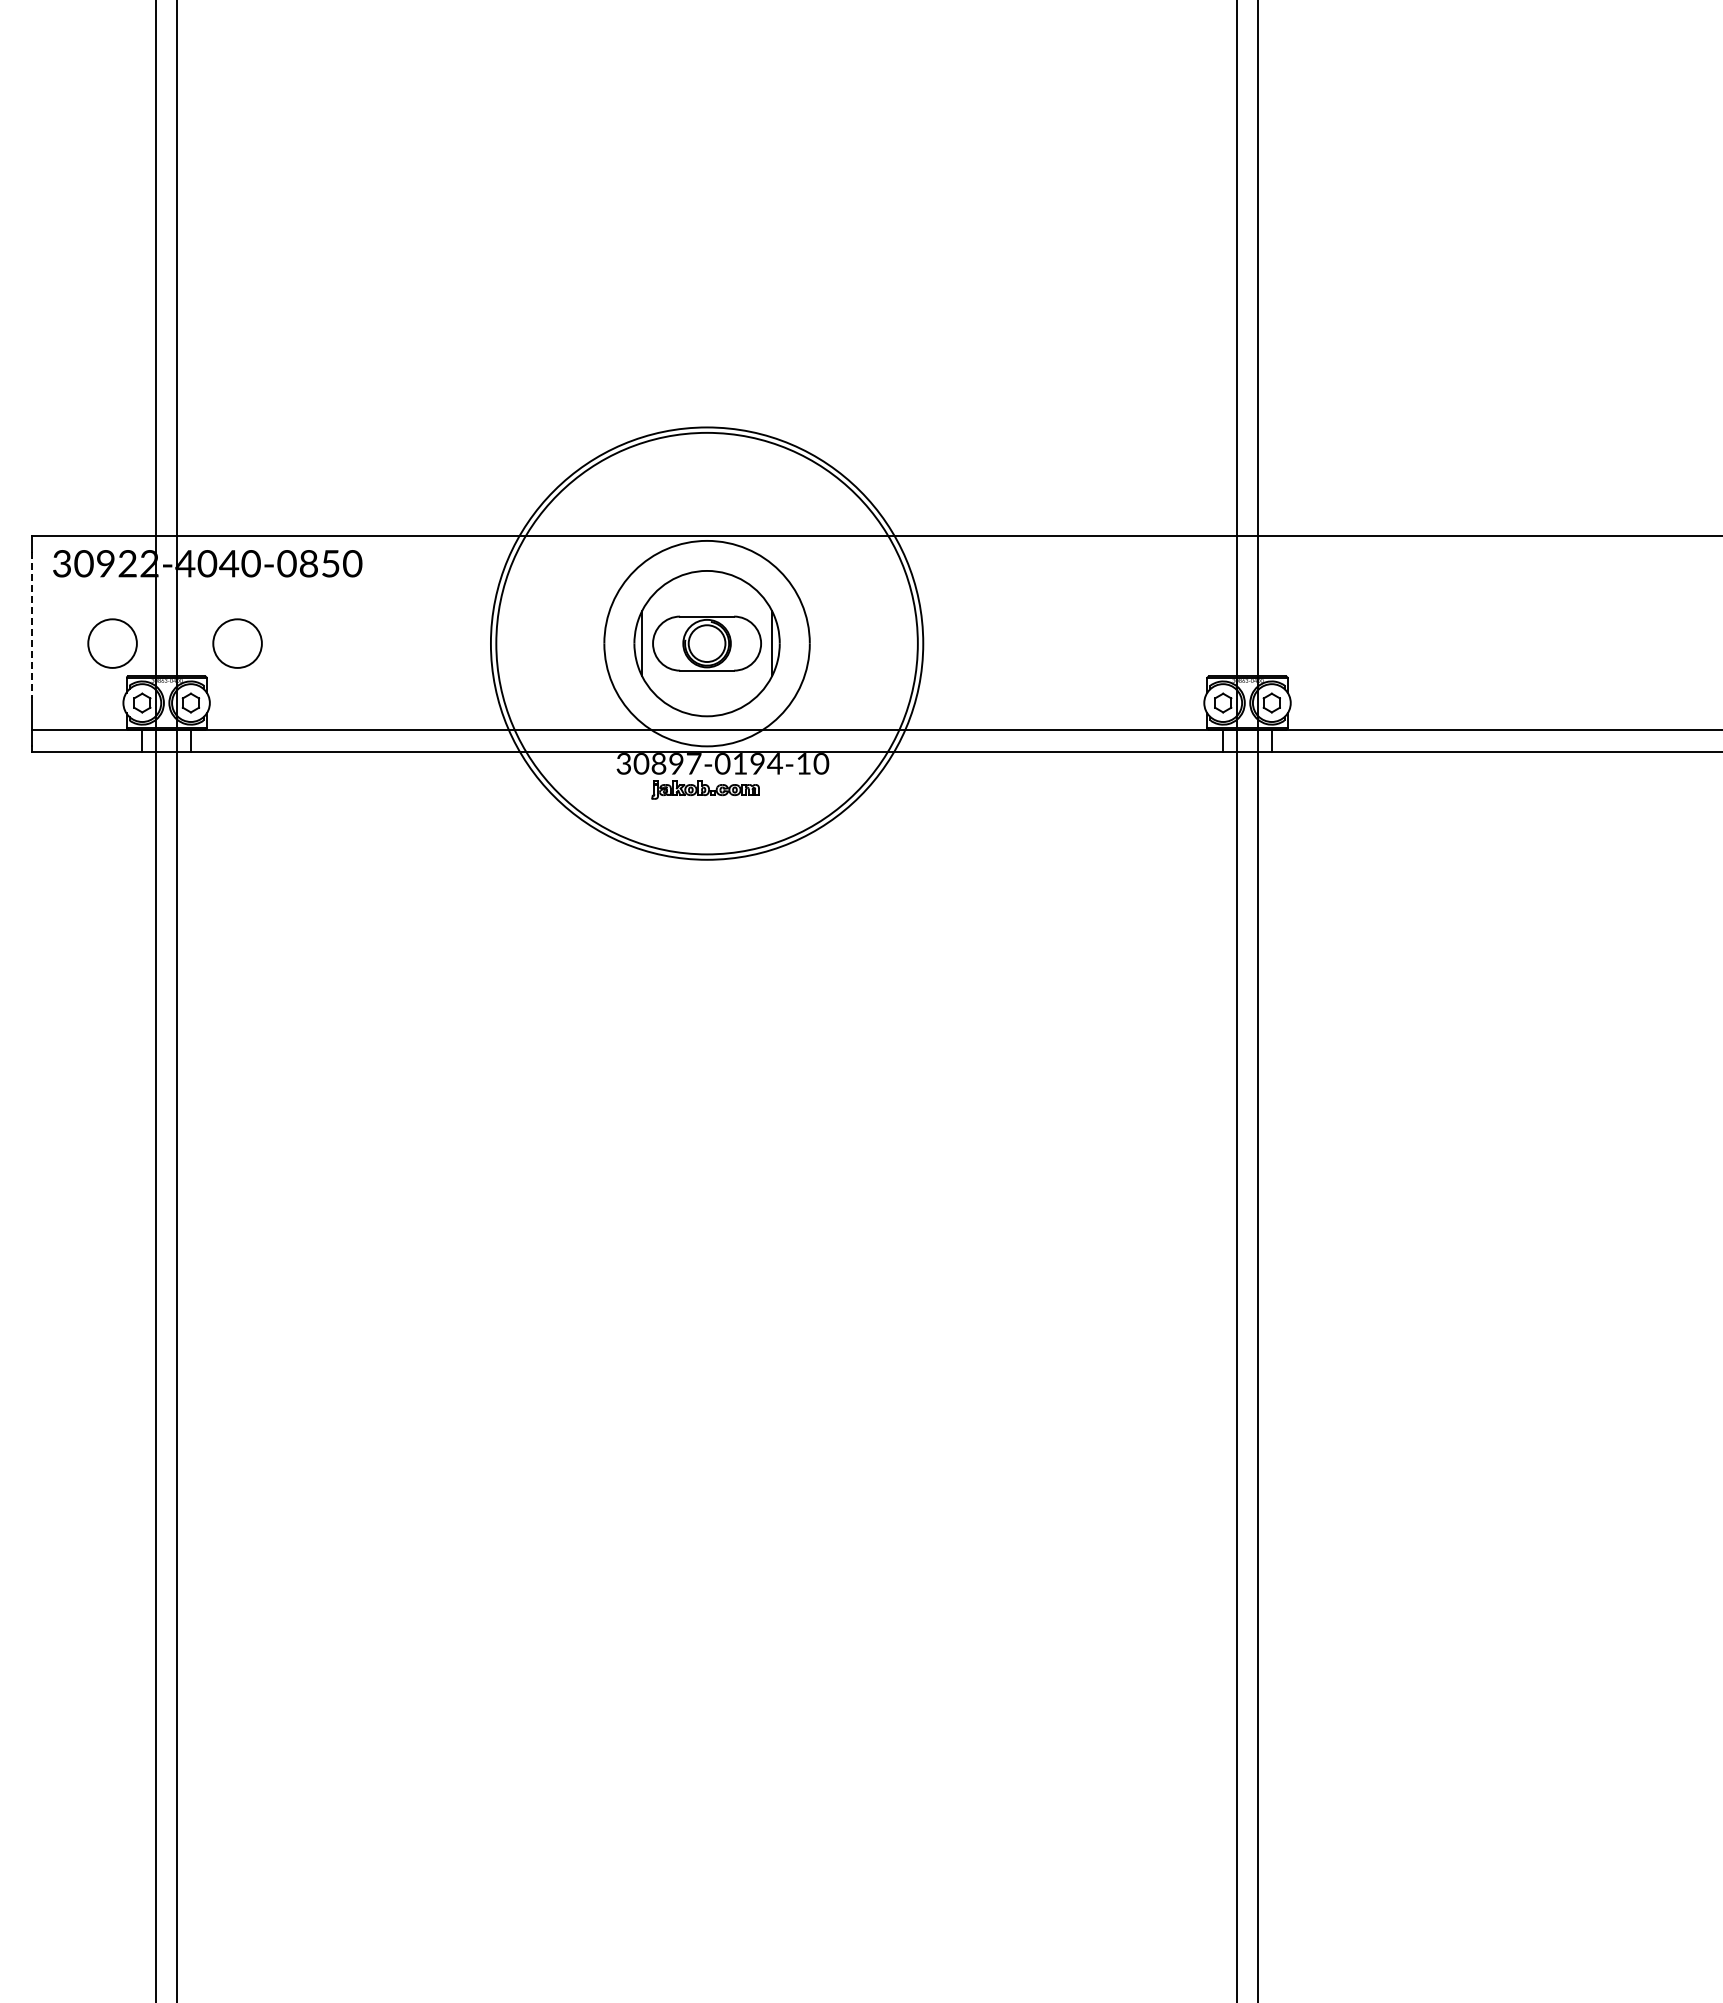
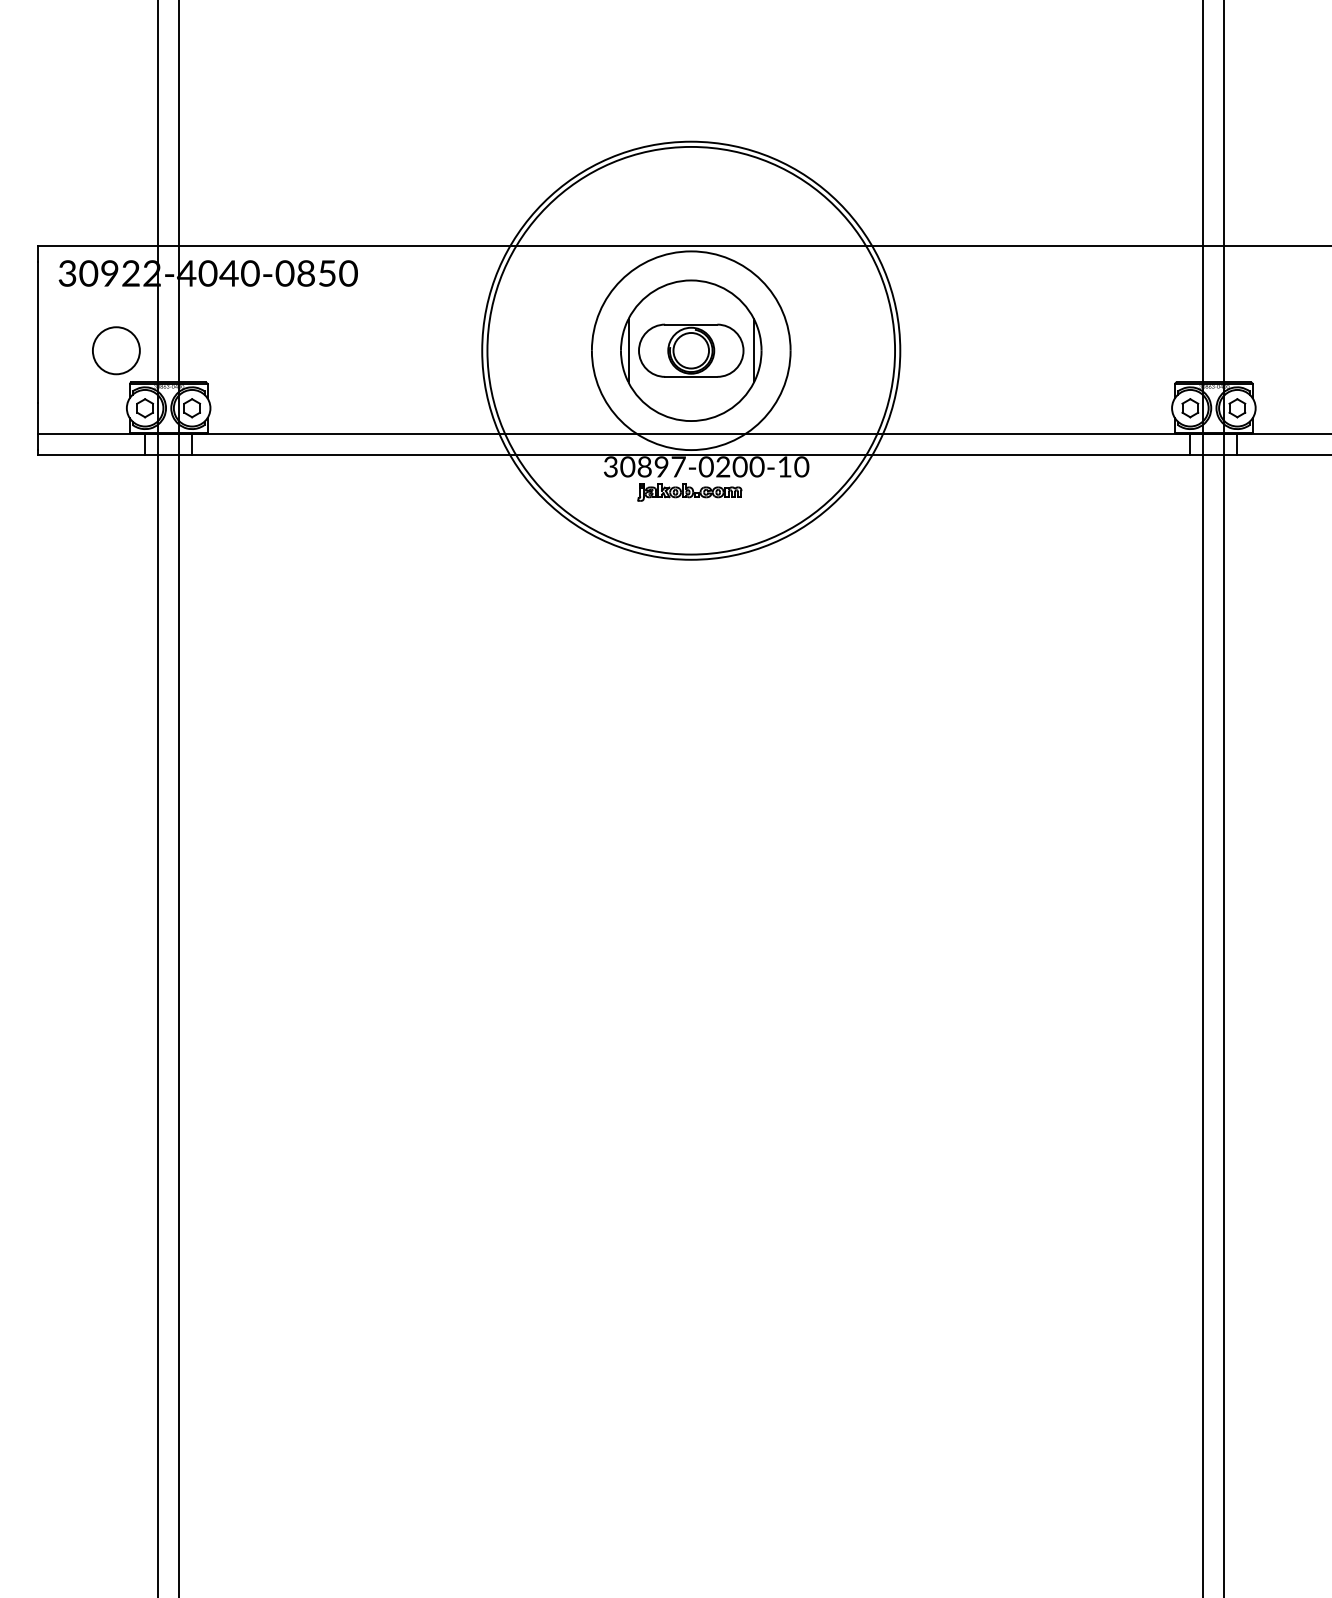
line: (31, 624) -> (37, 332), dashed -> solid
circle: (237, 643) -> (237, 350), removed
text: (758, 763) -> (740, 466), 30897-0194-10 -> 30897-0200-10

